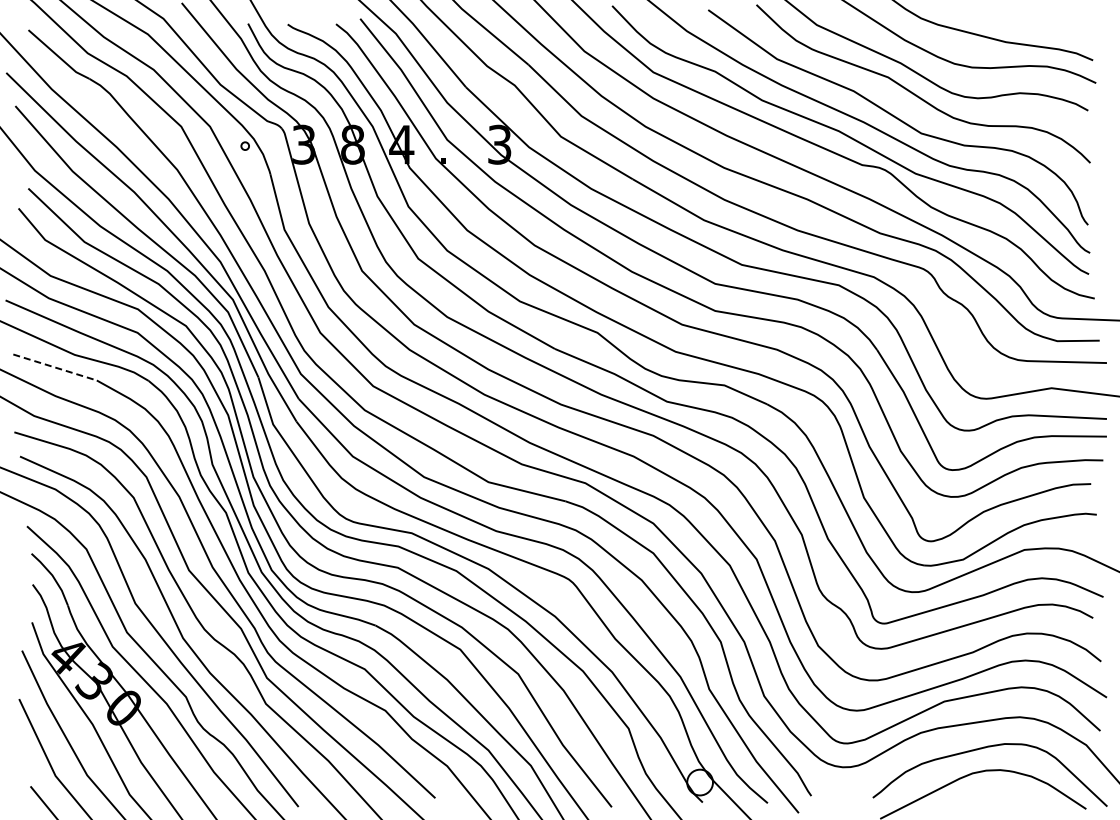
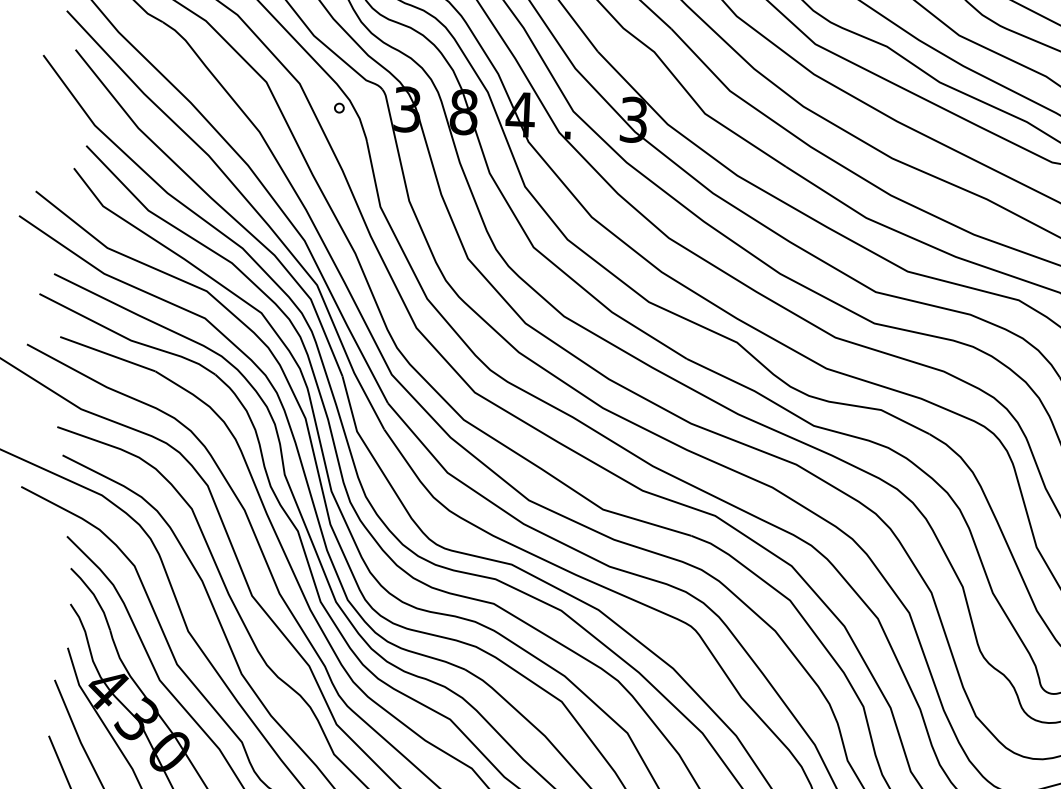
line: (55, 367) -> (108, 354), dashed -> solid

